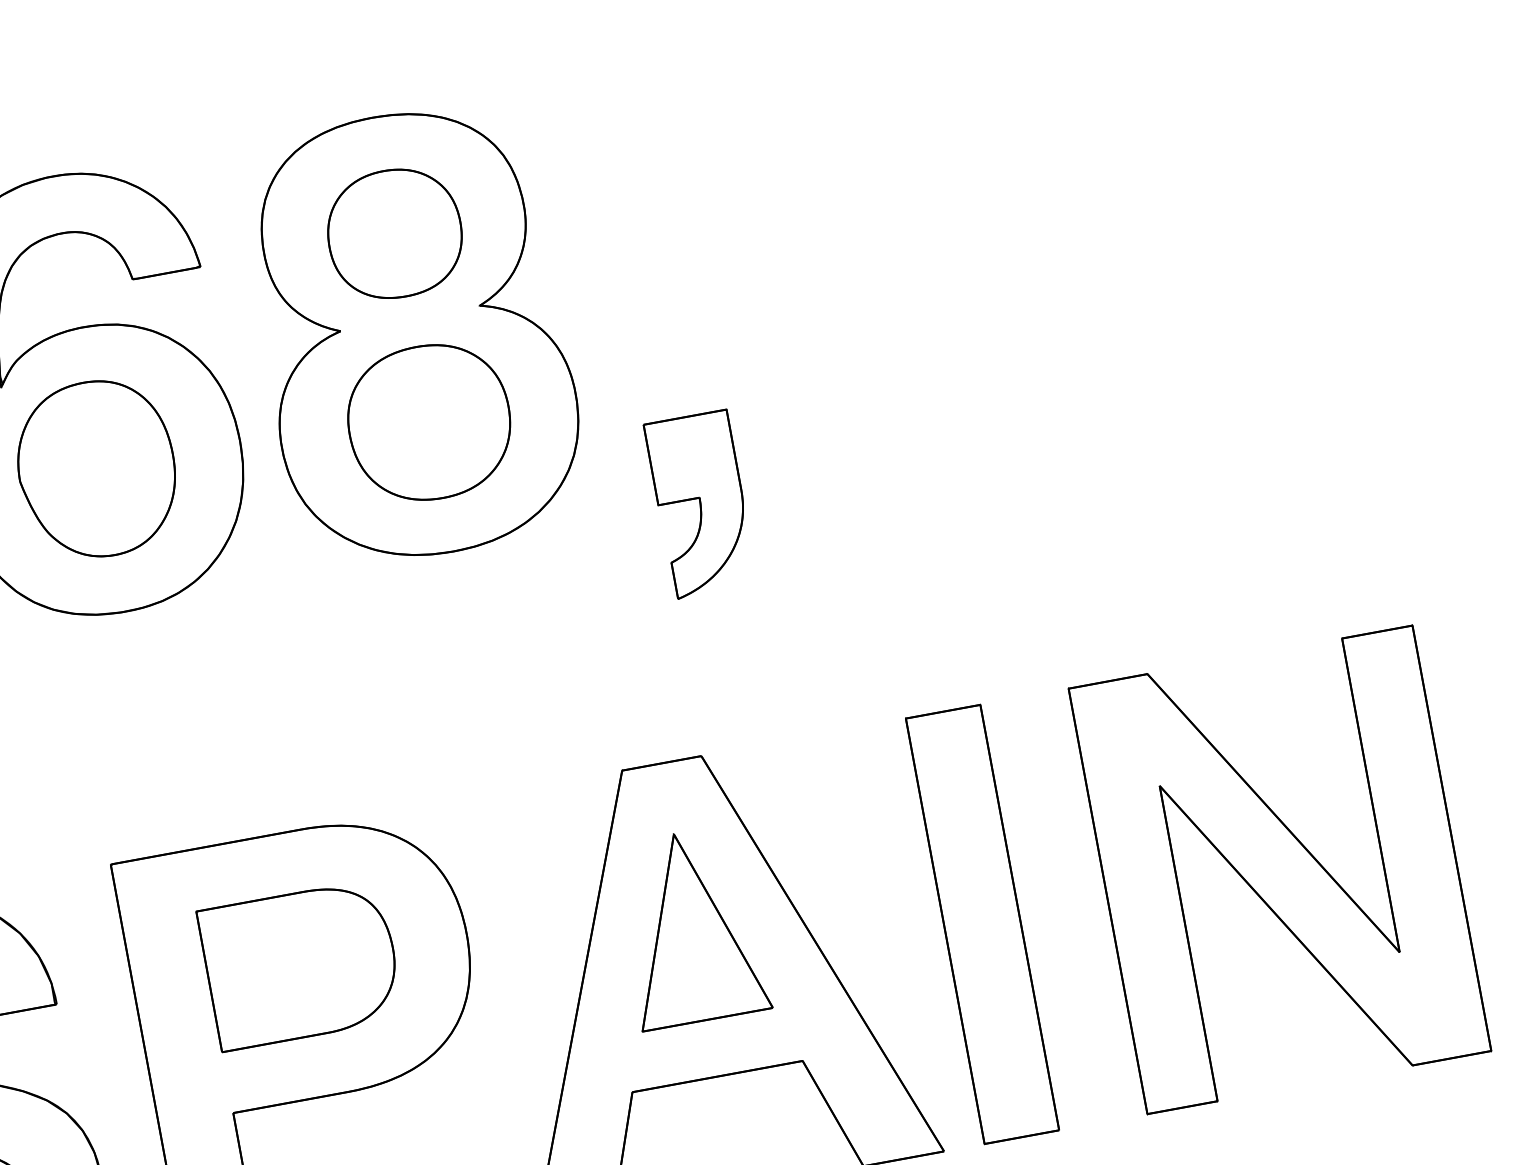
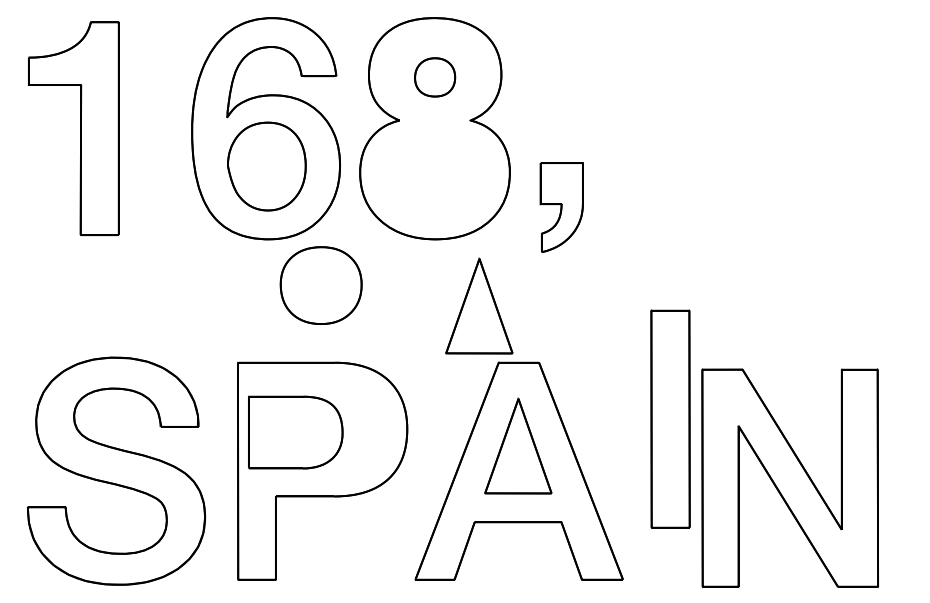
part: (393, 234) -> (434, 77), size x0.6
part: (428, 422) -> (320, 285), moved
part: (700, 504) -> (561, 207), moved
part: (563, 665) -> (479, 305), added
part: (1278, 868) -> (789, 477), moved
part: (982, 922) -> (670, 418), moved
part: (300, 964) -> (295, 432), moved

